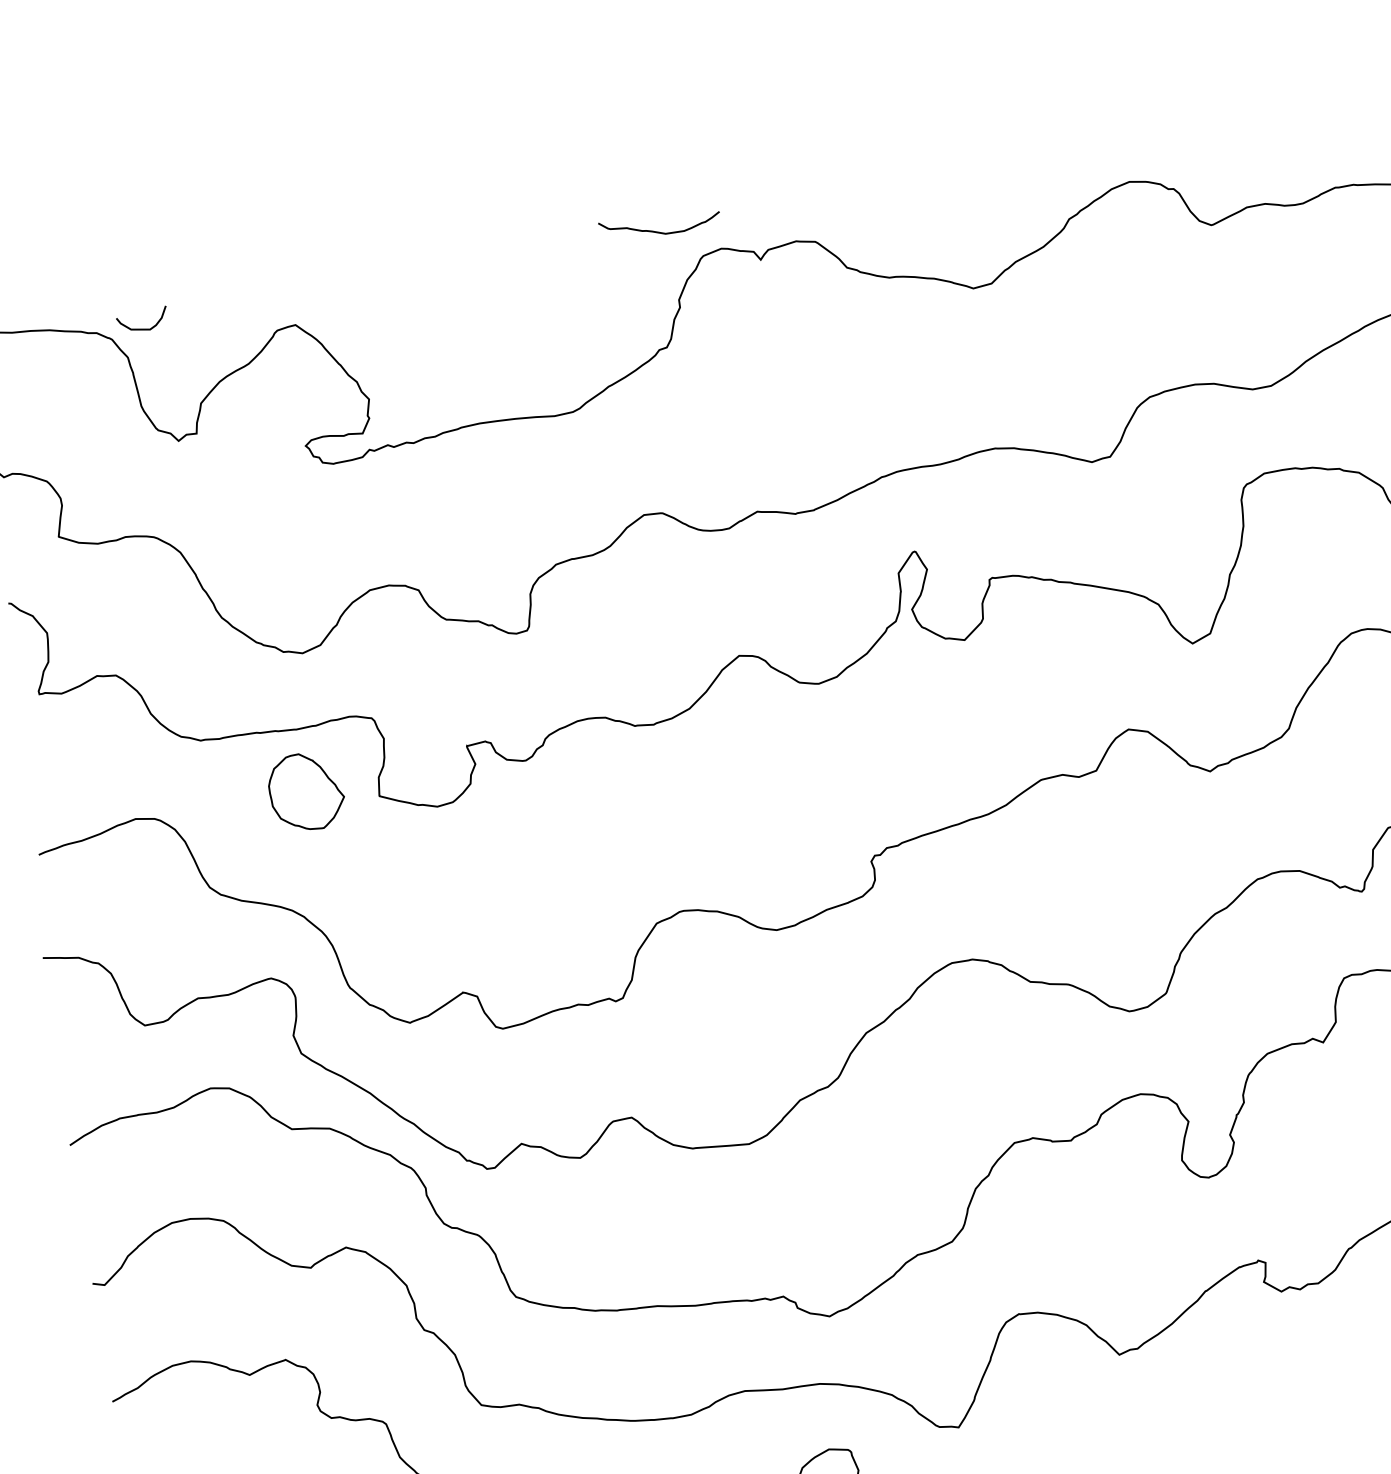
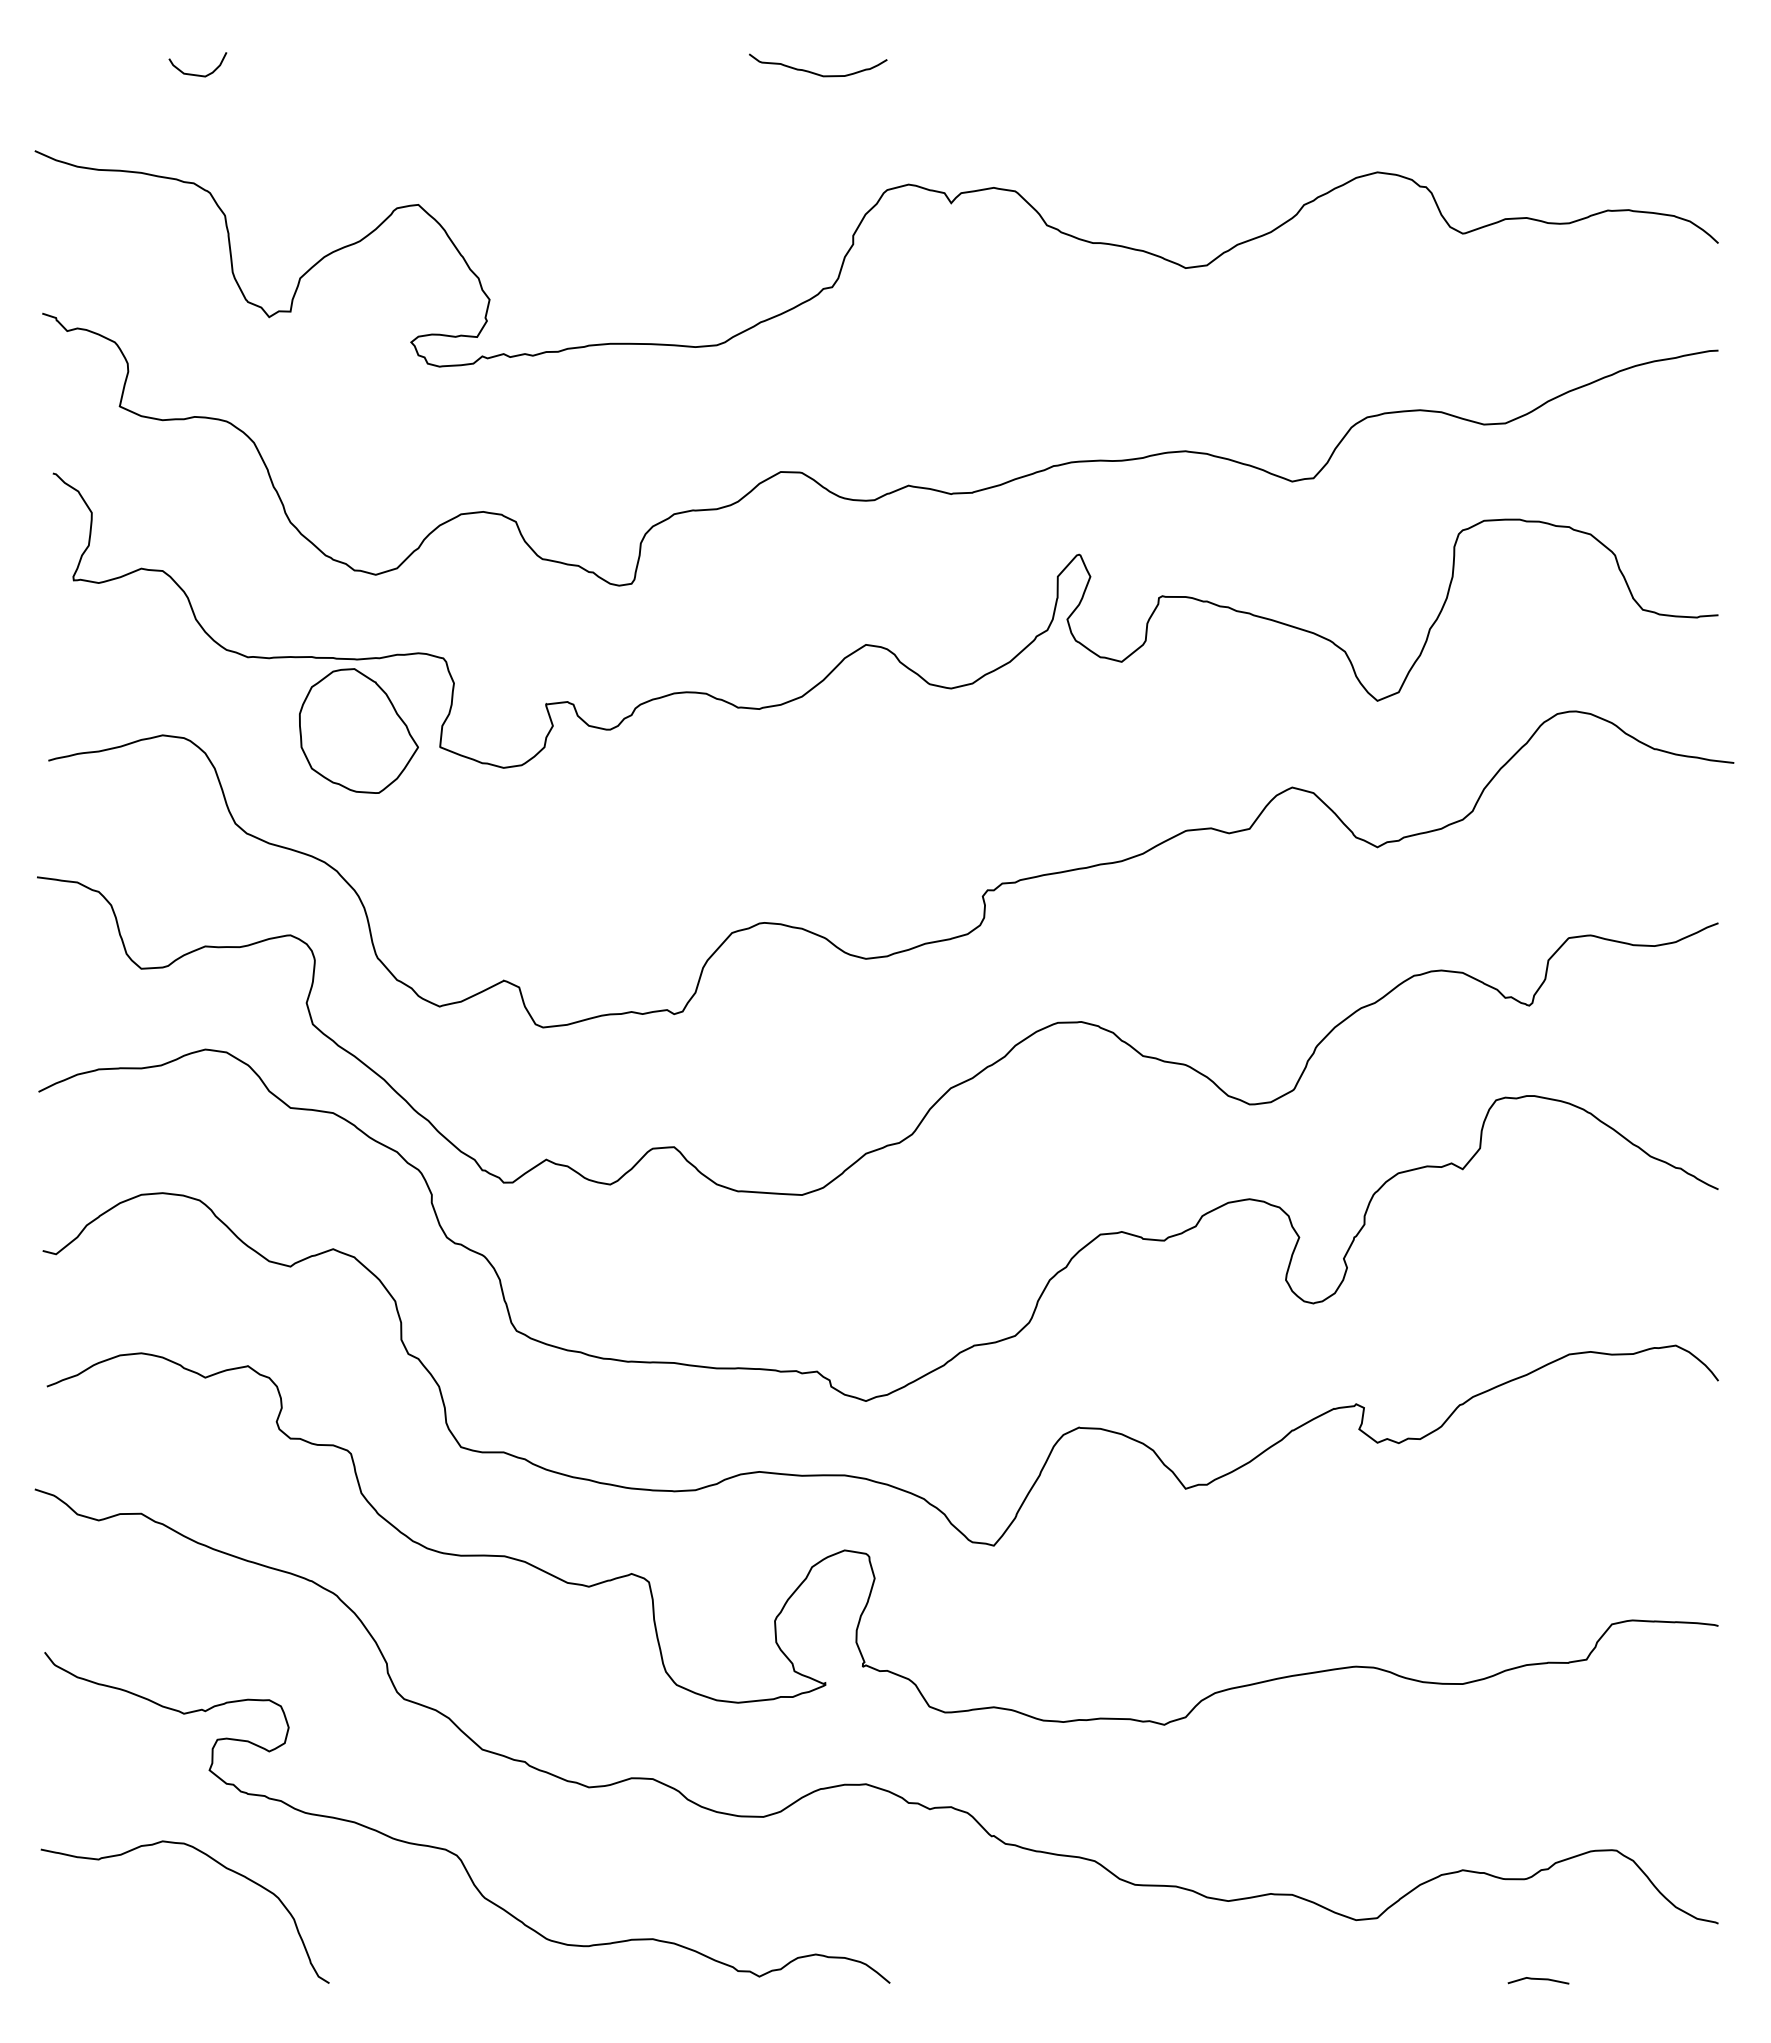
curve: (658, 231) -> (815, 72), moved
curve: (143, 328) -> (197, 74), moved
part: (306, 791) -> (358, 730), size x1.43

